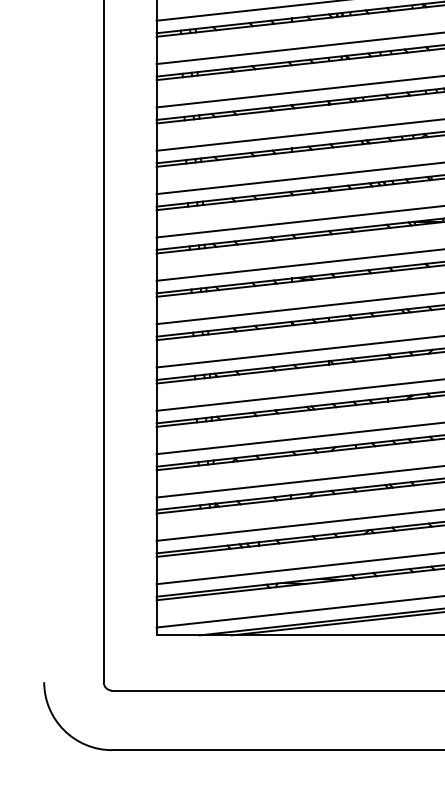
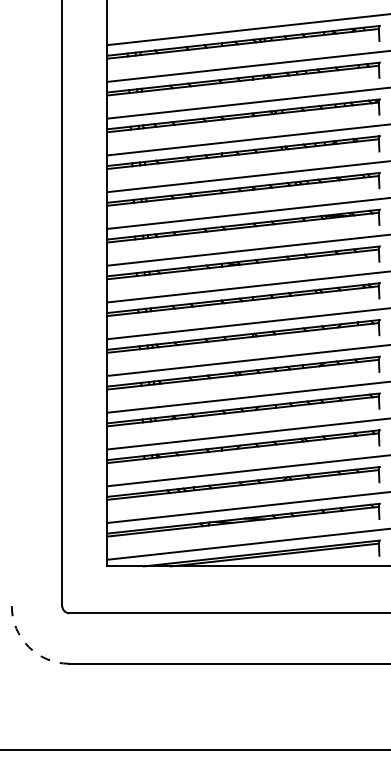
arc: (63, 729) -> (28, 646), solid -> dashed

